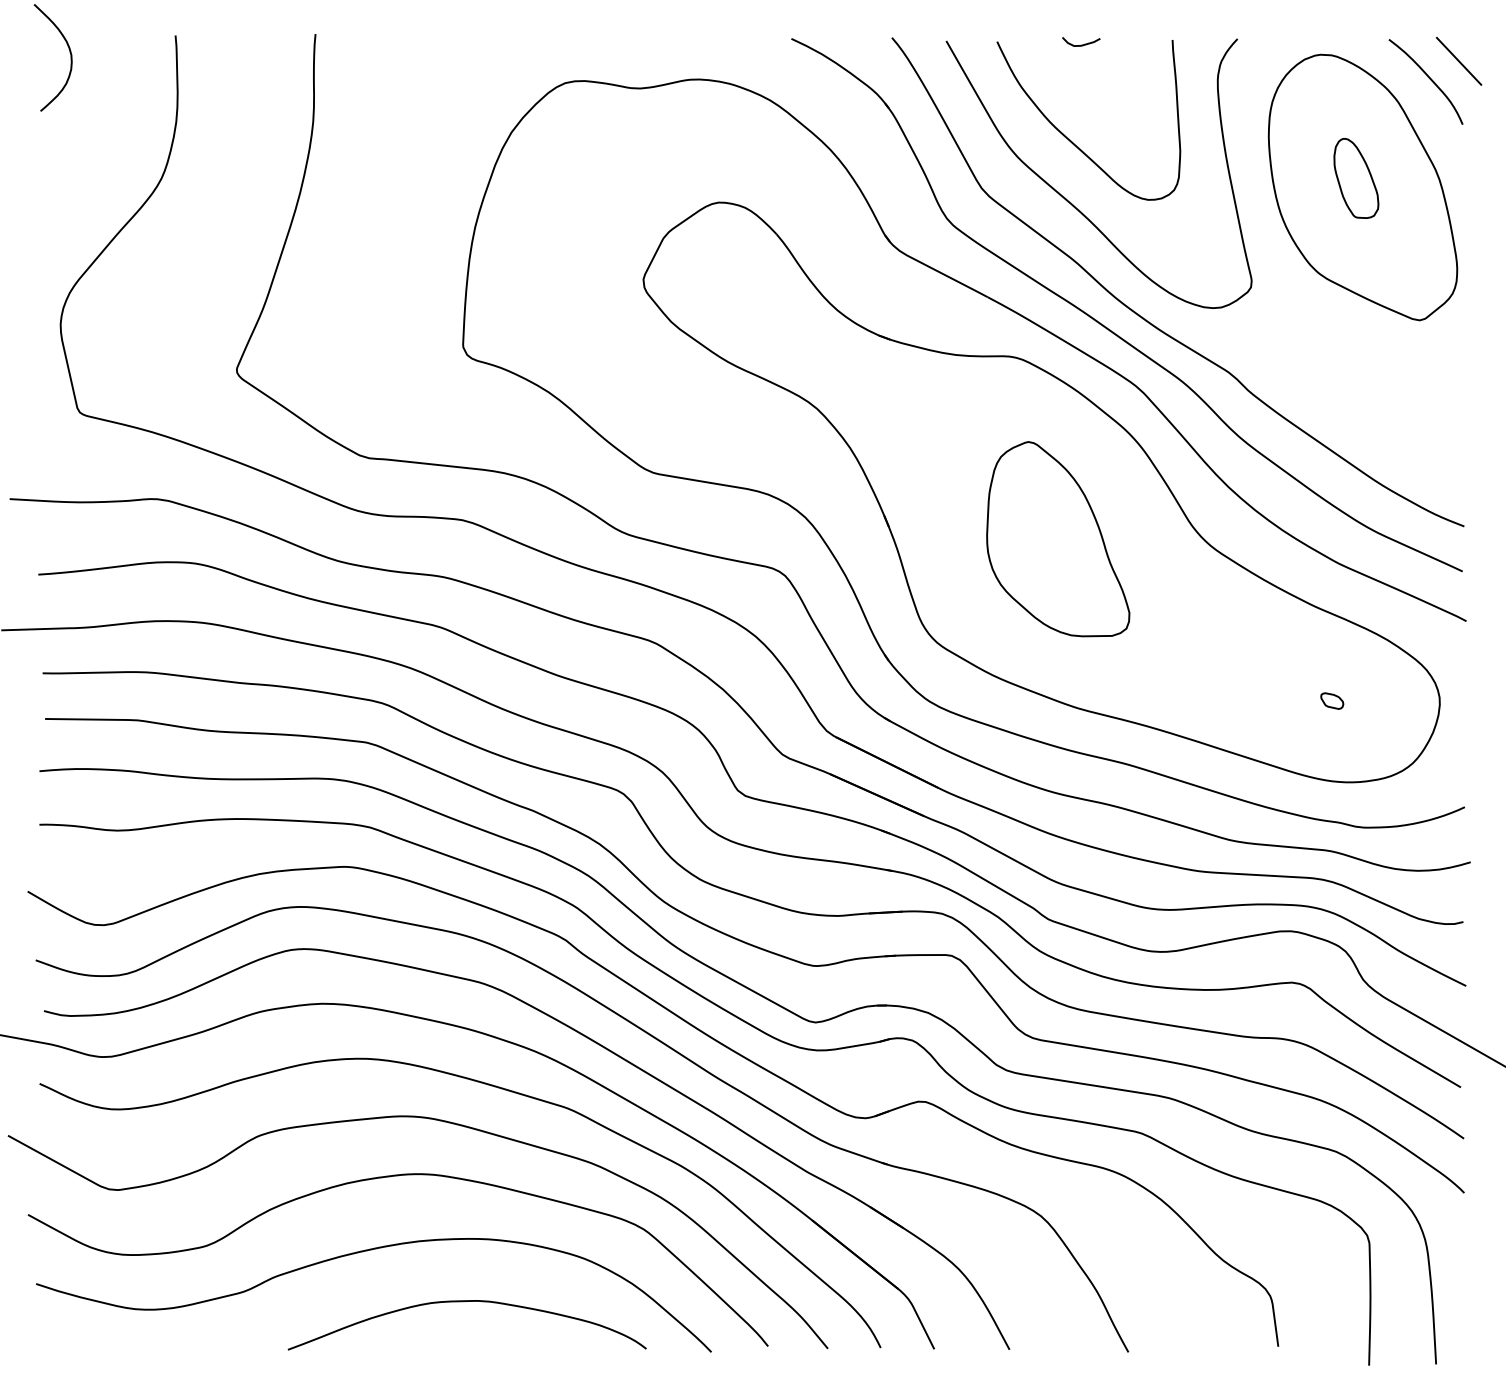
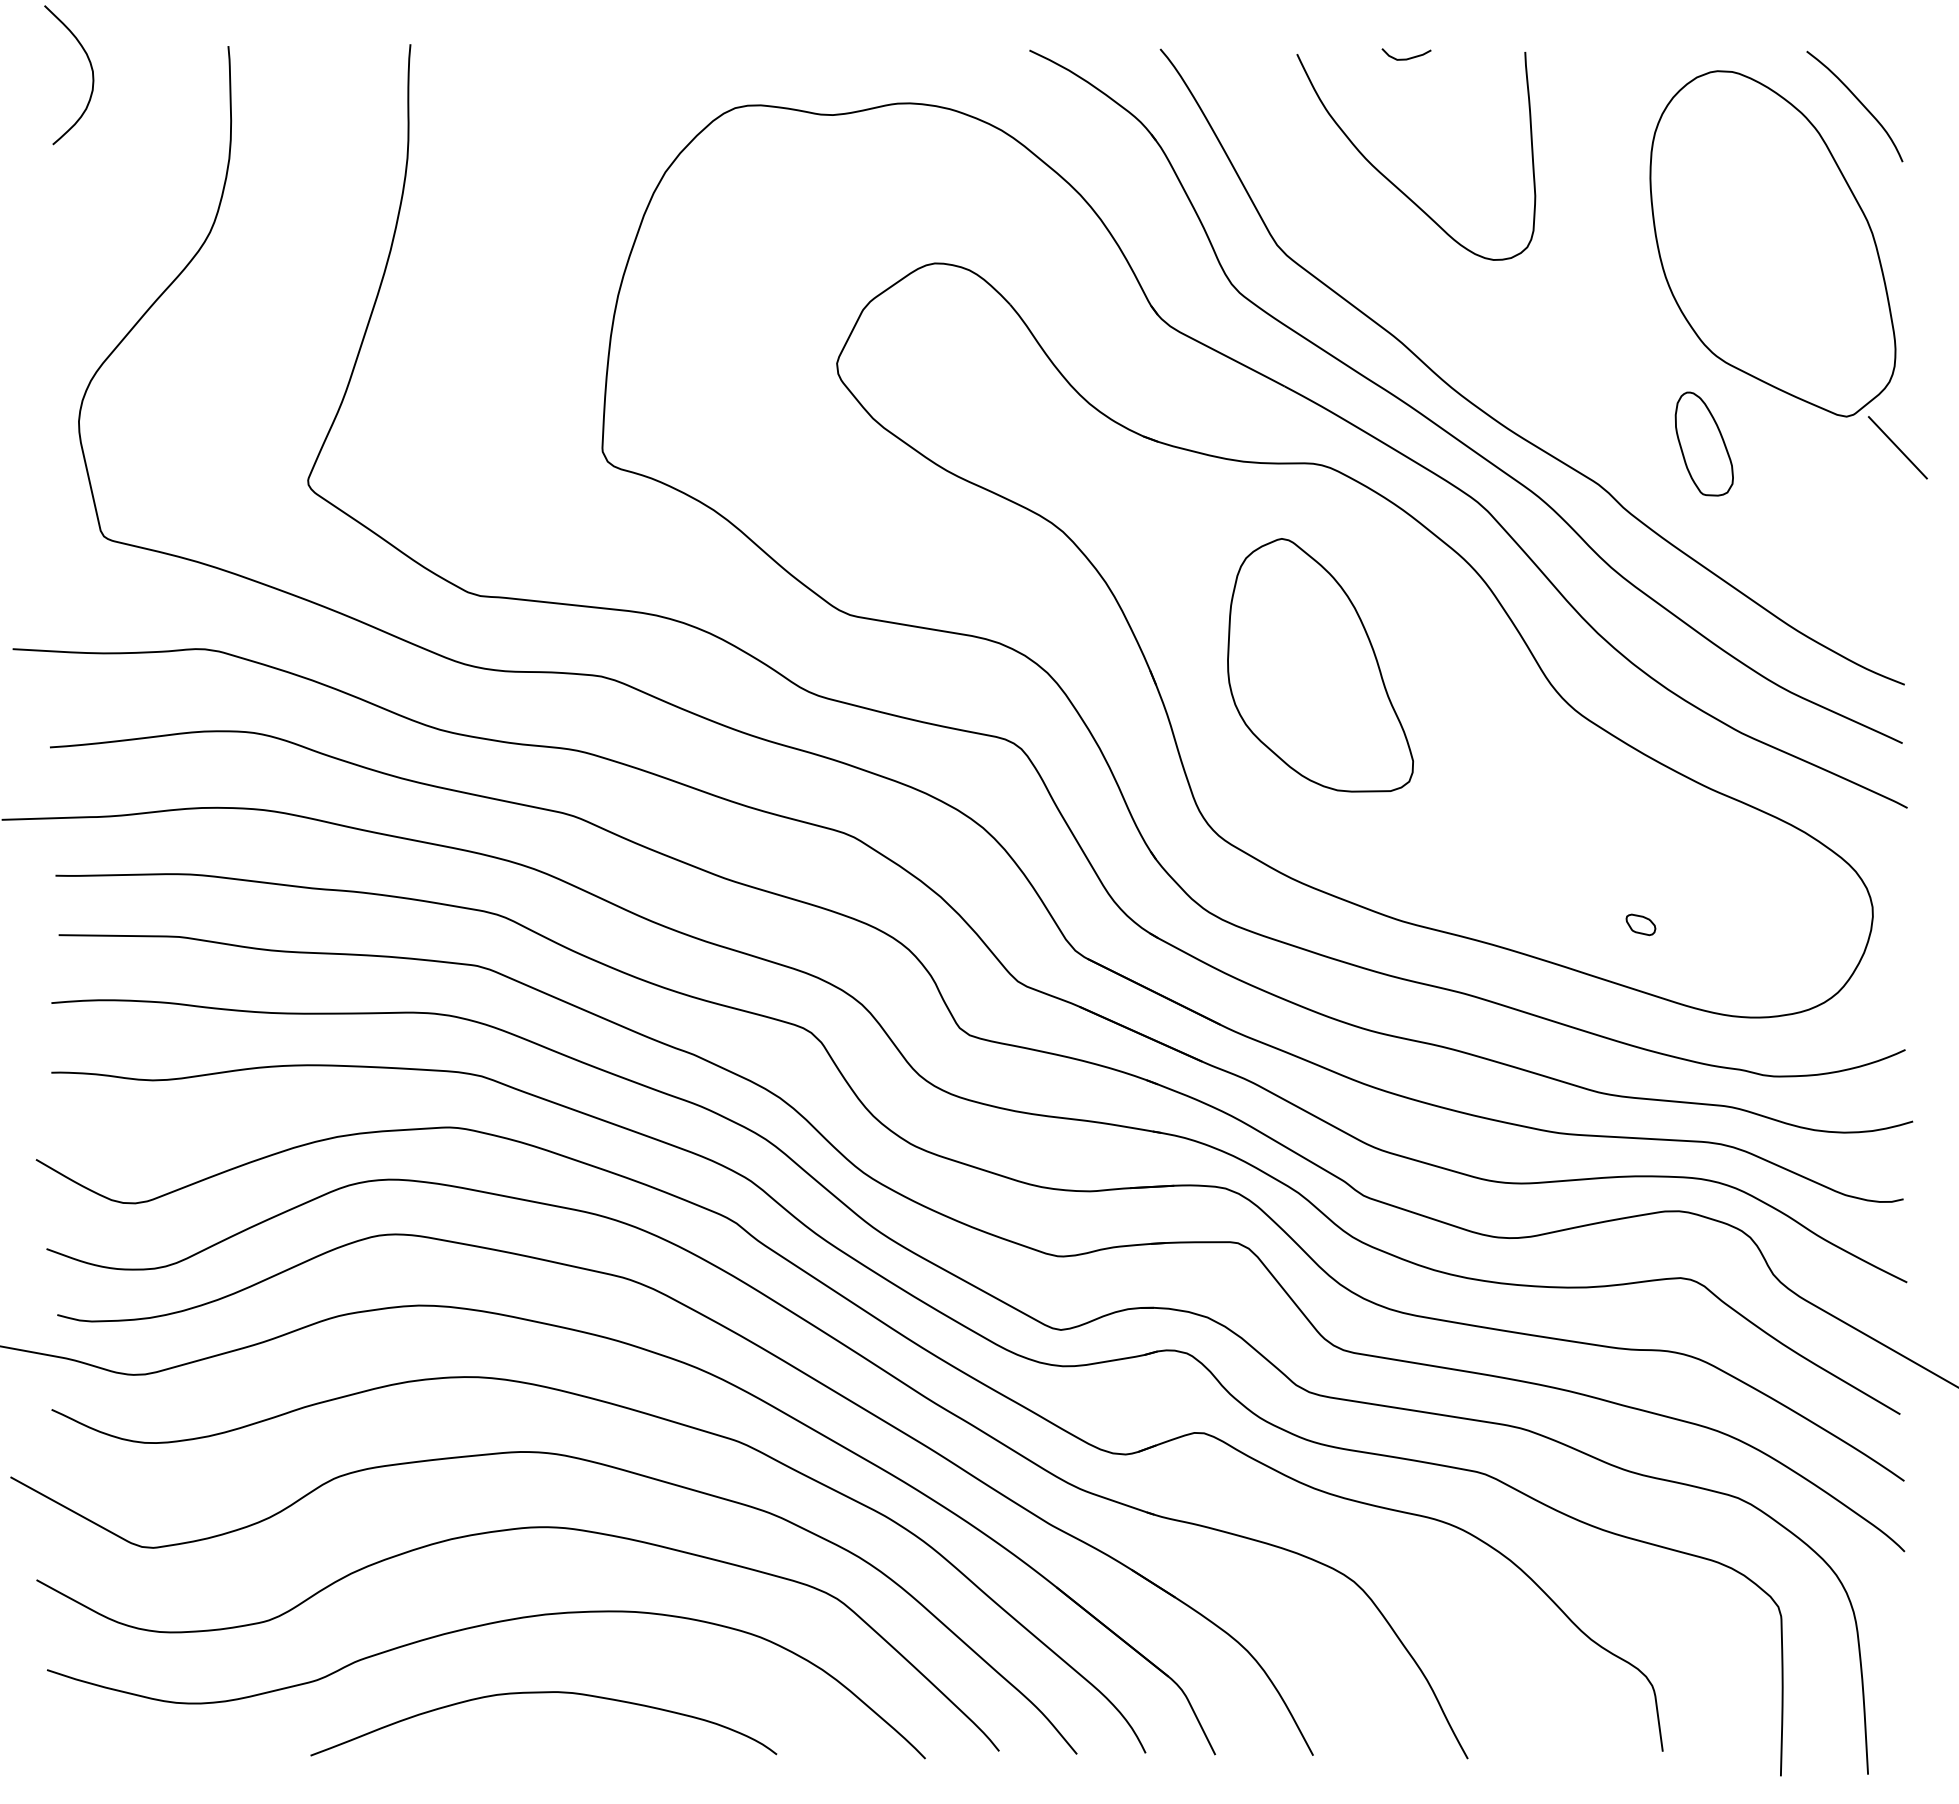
line: (1458, 61) -> (1897, 447), moved
part: (1355, 178) -> (1703, 443), moved
curve: (1072, 203) -> (1394, 264), removed
part: (1058, 539) -> (1320, 665), moved
part: (1331, 700) -> (1640, 924), moved
curve: (467, 1302) -> (543, 1693), moved

